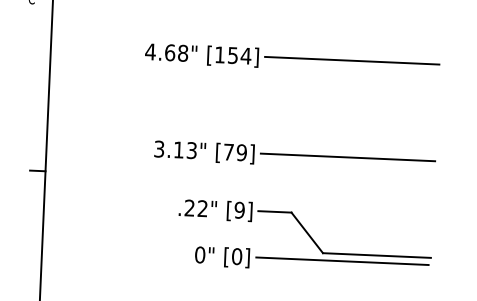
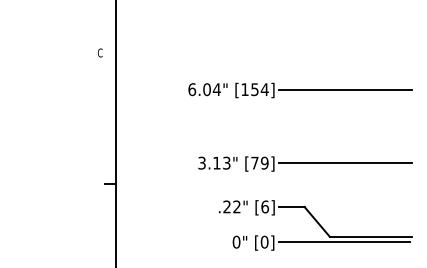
text: (166, 52) -> (204, 89), 4.68" -> 6.04"
text: (240, 209) -> (265, 206), [9] -> [6]

